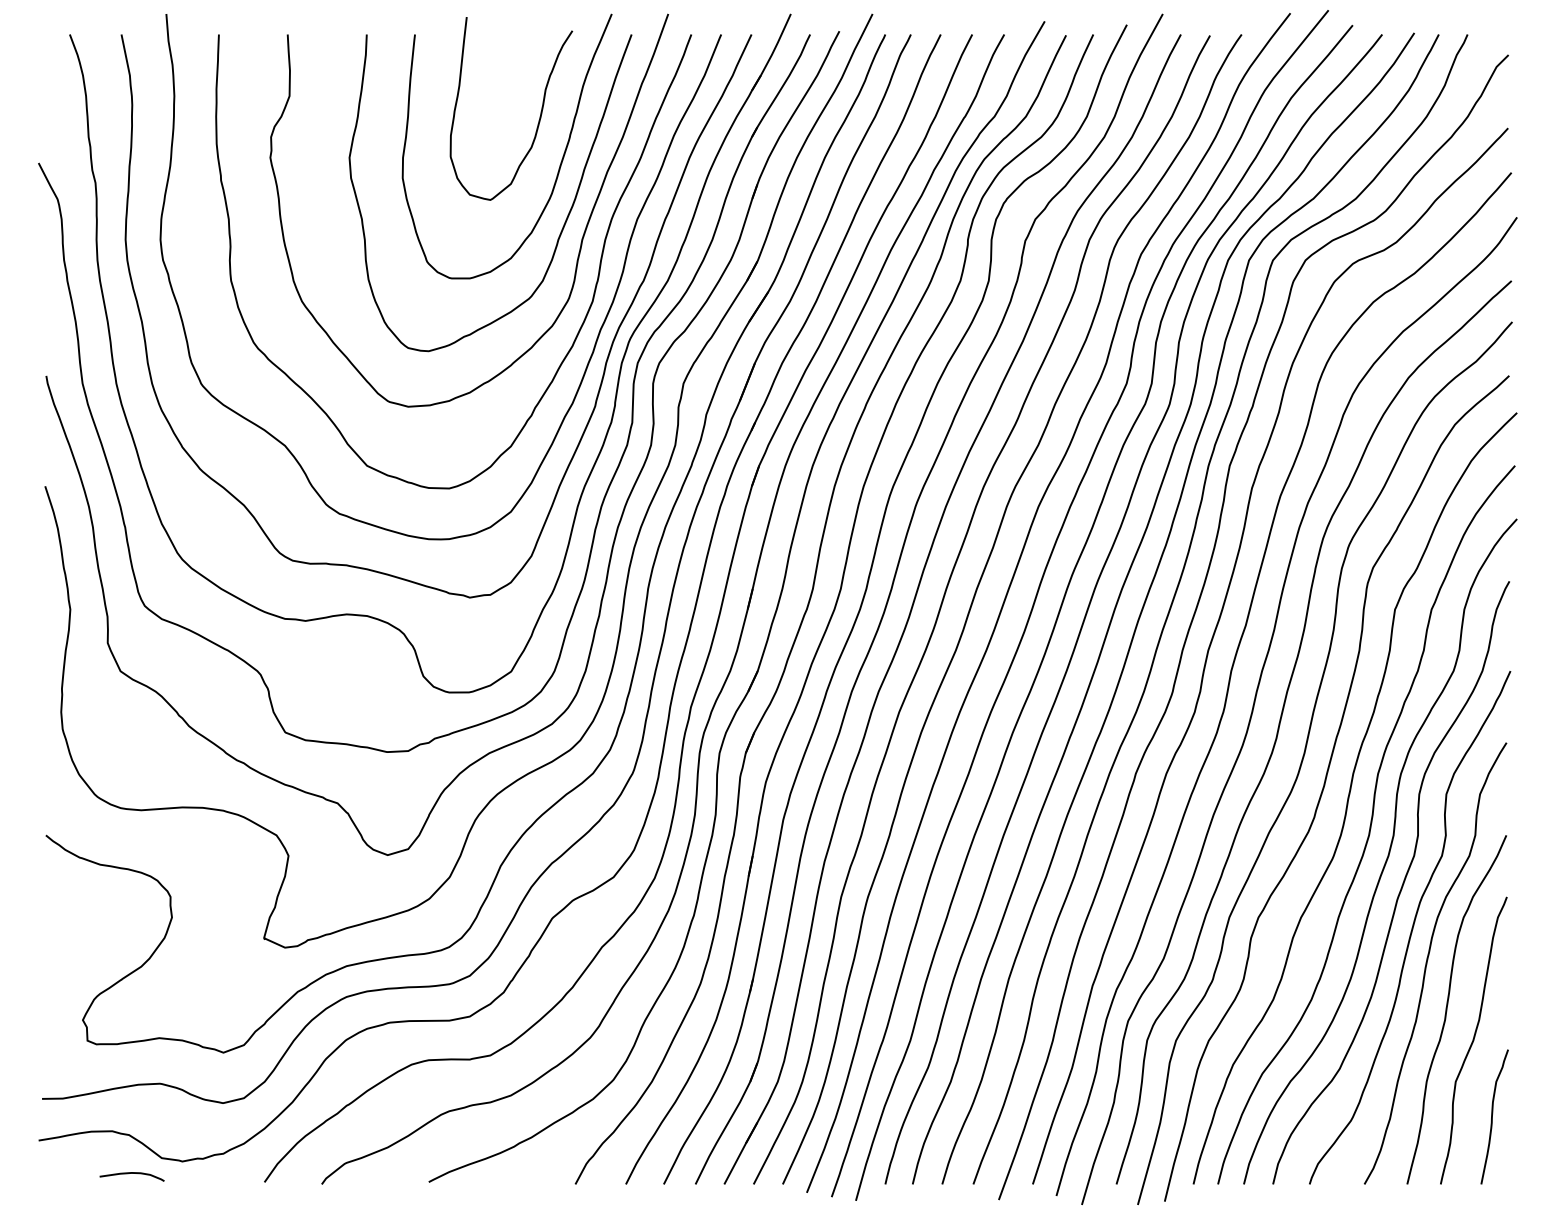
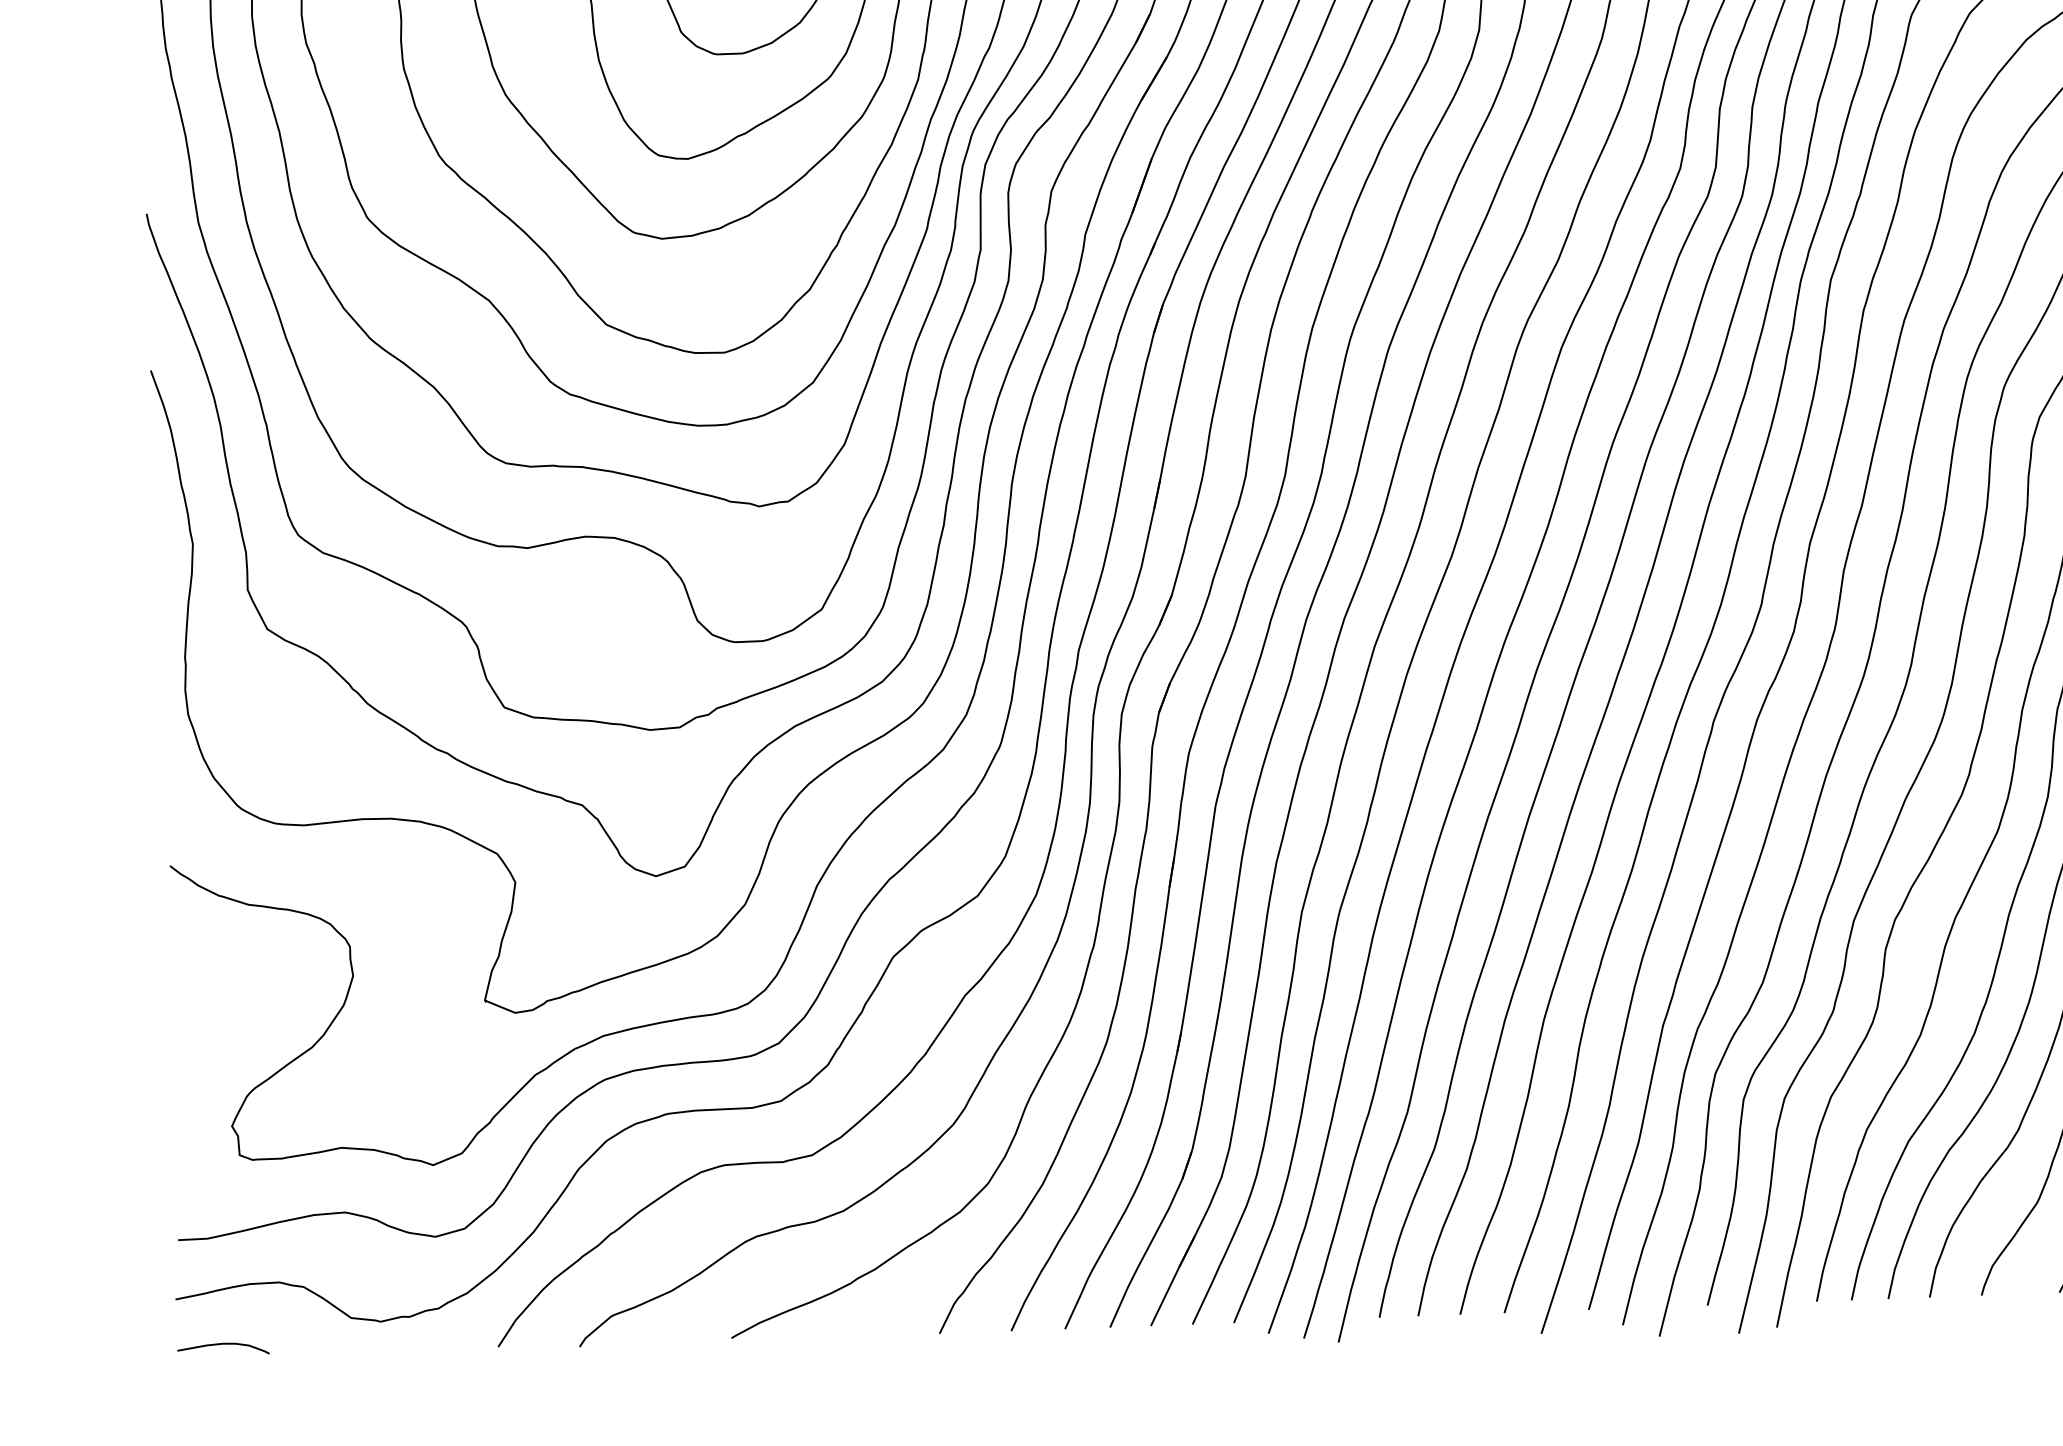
curve: (131, 1173) -> (222, 1344), moved

